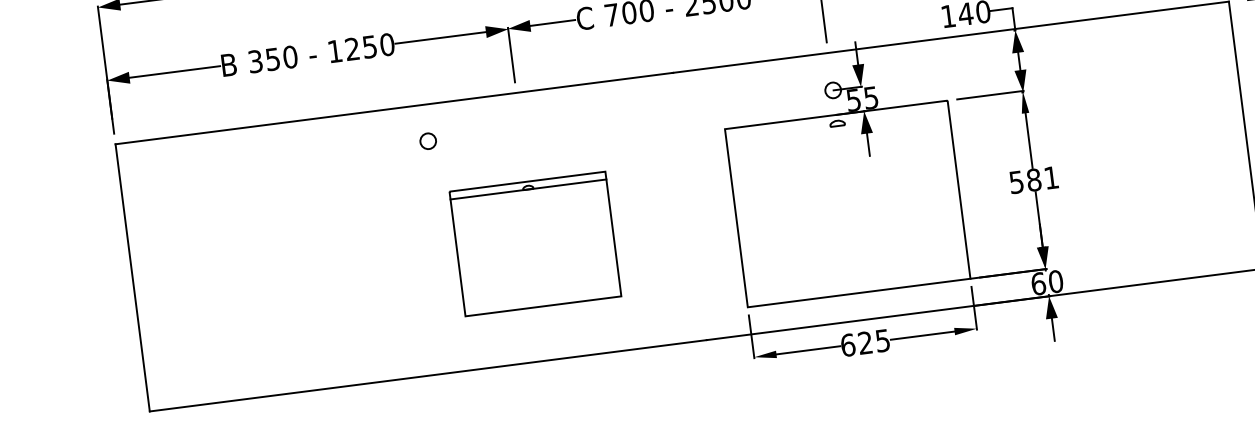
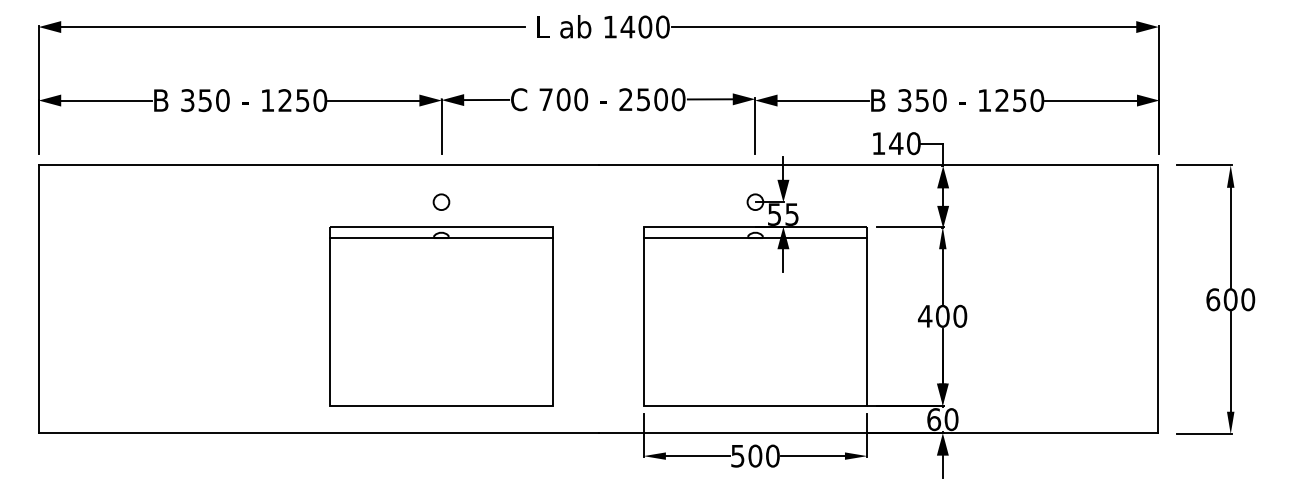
line: (837, 126) -> (755, 238), added
circle: (428, 140) -> (441, 201), moved
text: (1033, 179) -> (942, 315), 581 -> 400
part: (535, 244) -> (441, 316), size x1.43
text: (865, 342) -> (755, 455), 625 -> 500

